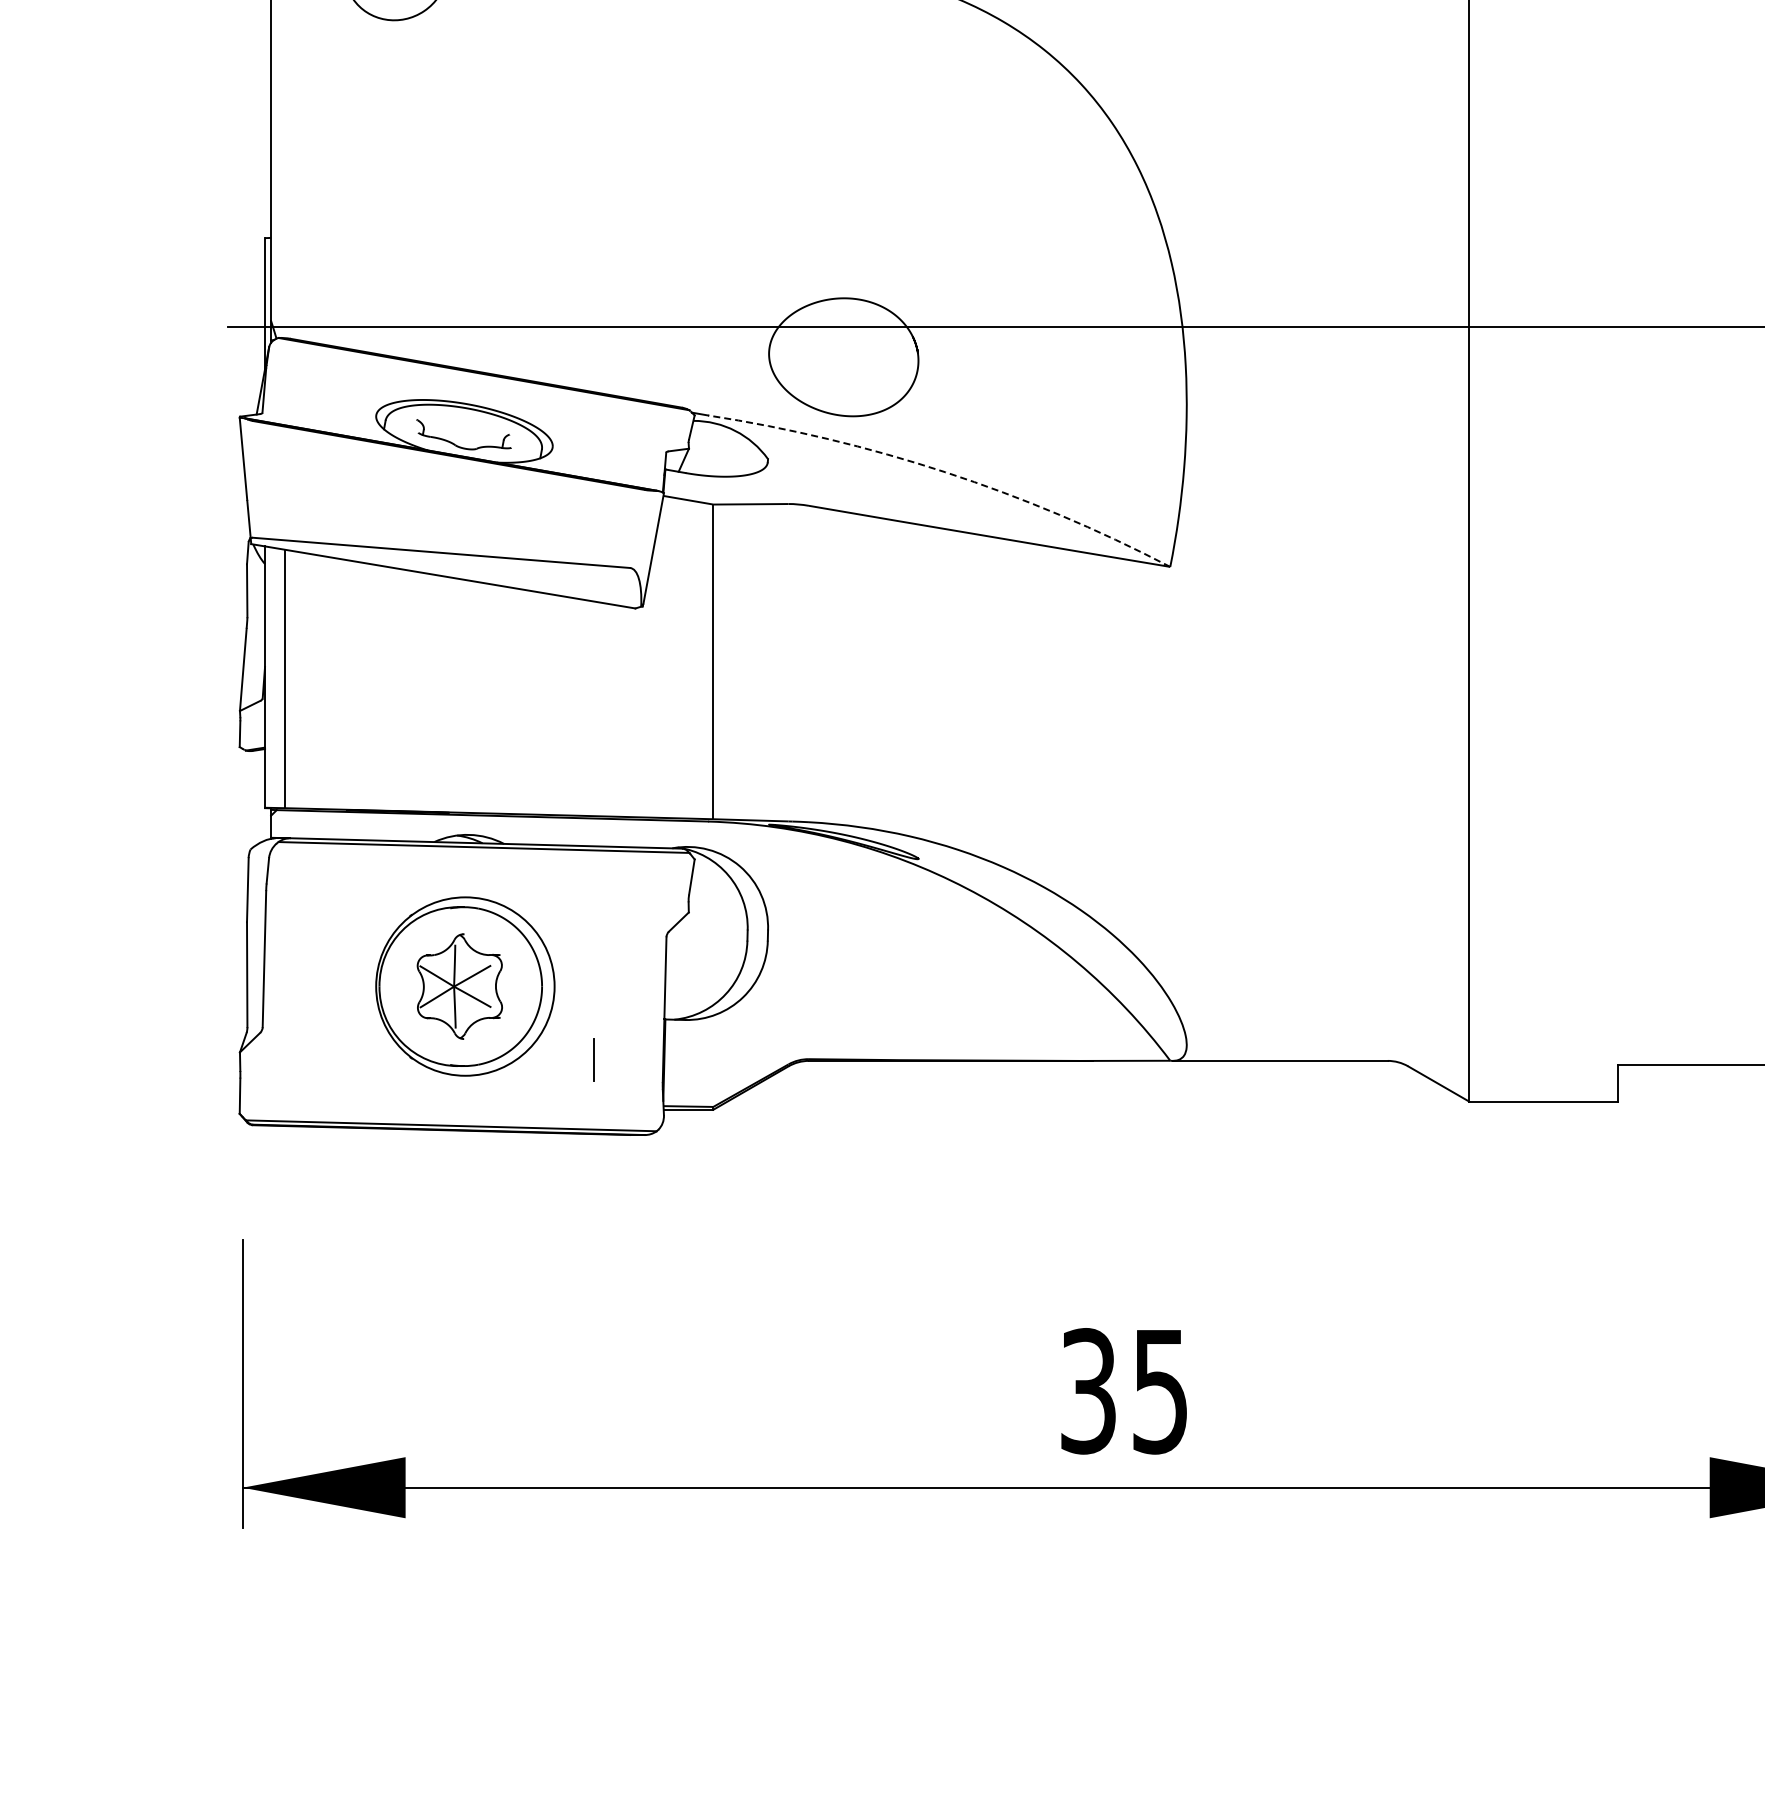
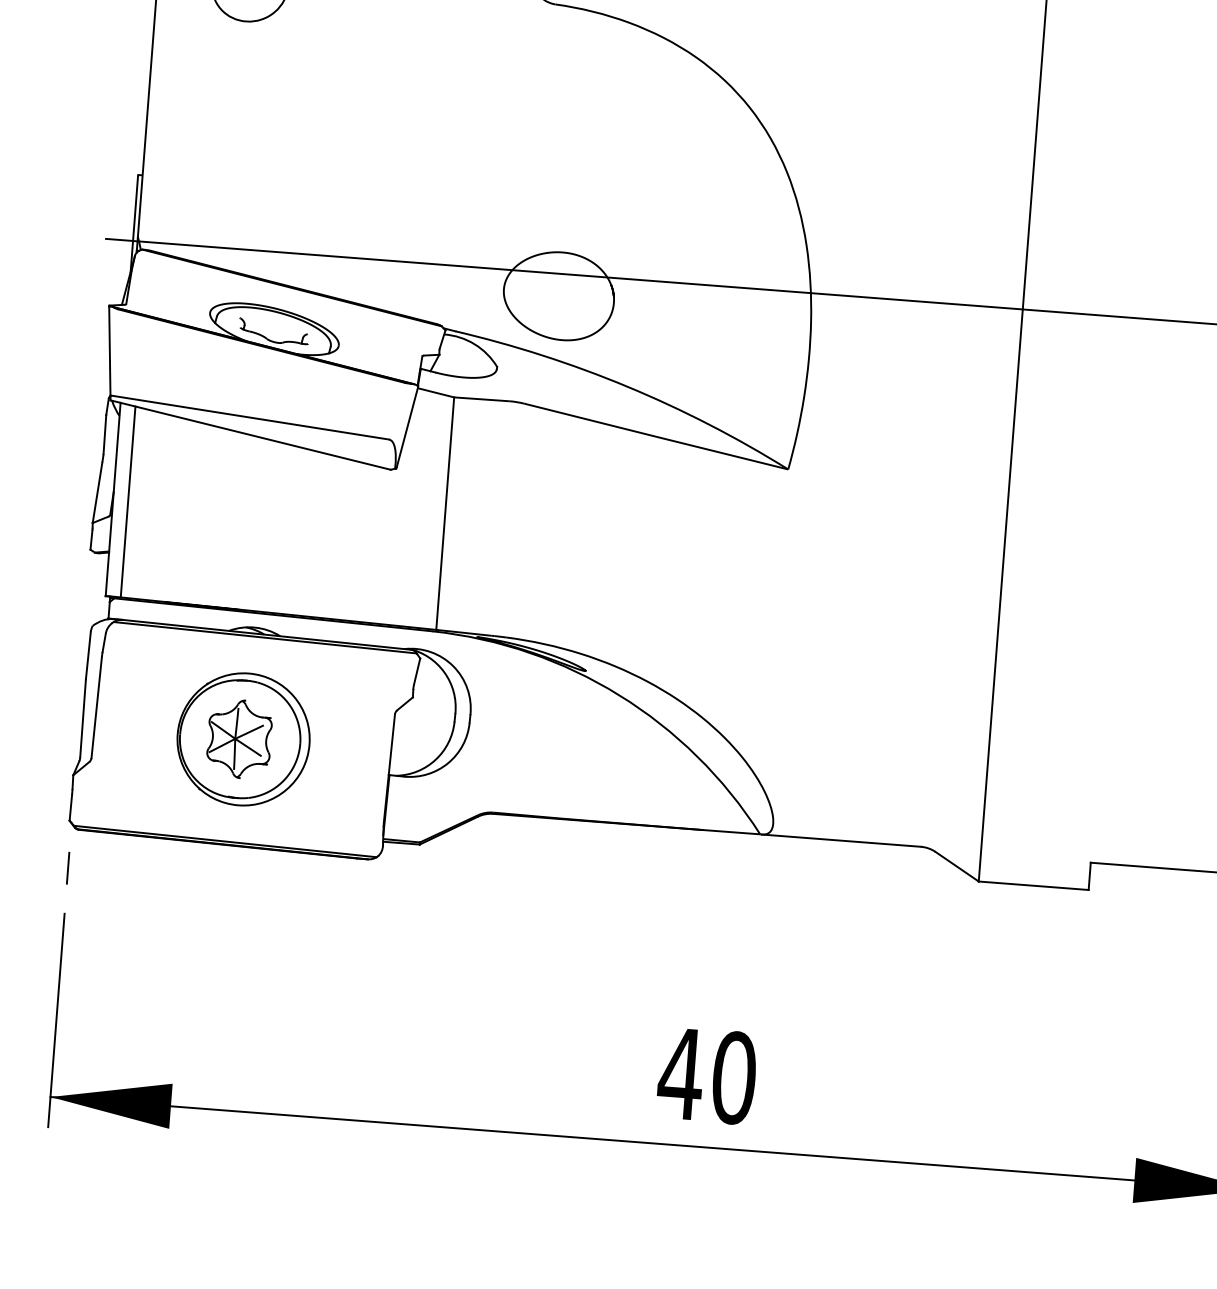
arc: (945, 472) -> (627, 386), dashed -> solid
line: (593, 1059) -> (68, 867), moved
text: (1123, 1391) -> (706, 1076), 35 -> 40

